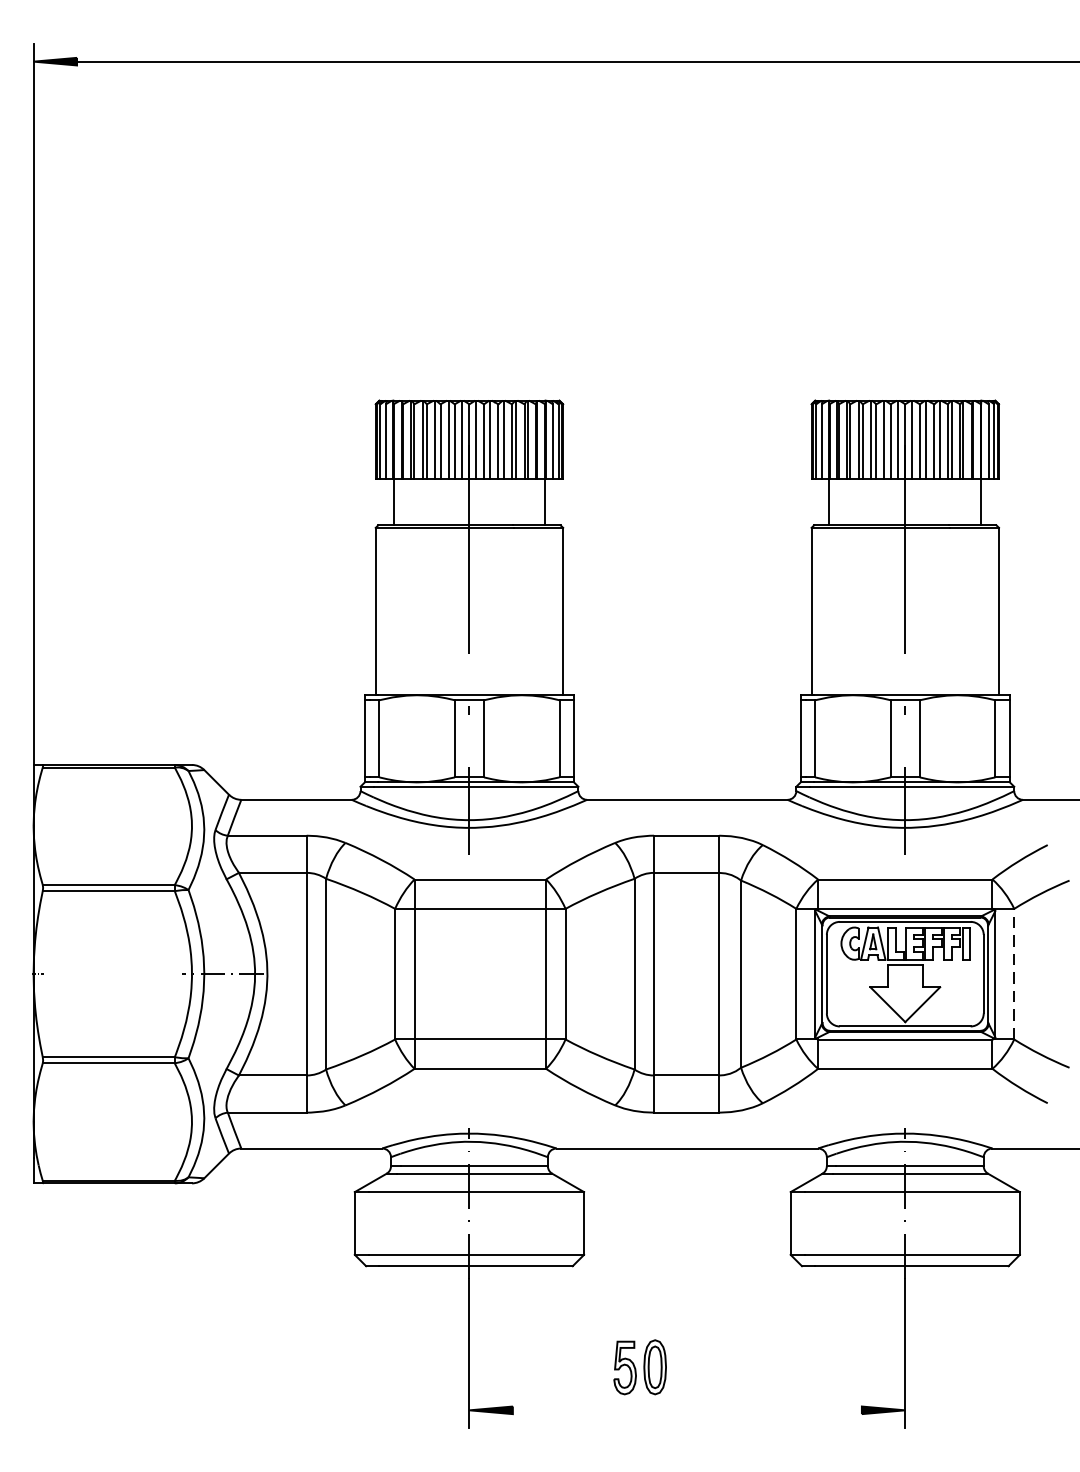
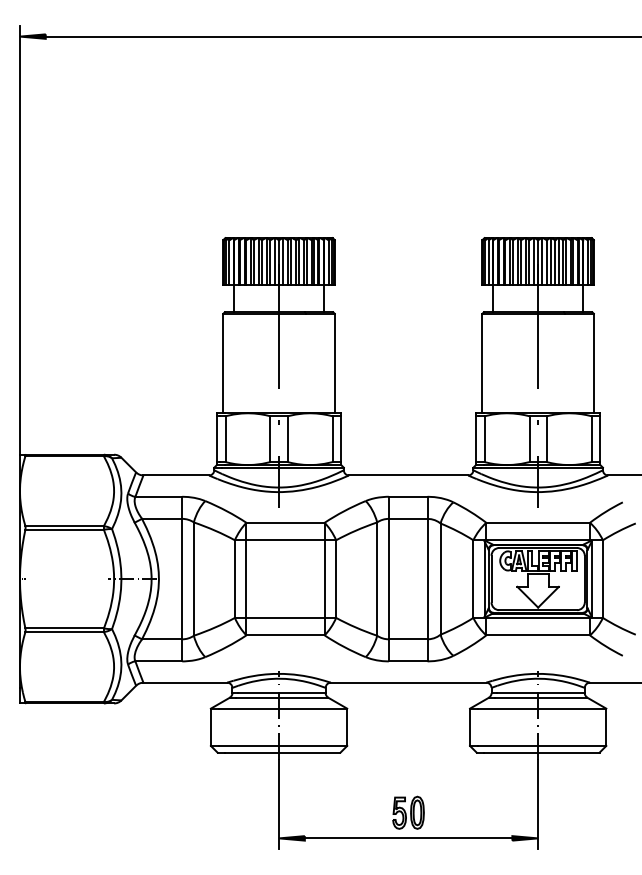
line: (1013, 974) -> (602, 579), dashed -> solid
part: (640, 1366) -> (408, 812), moved
line: (687, 1410) -> (408, 838), added

